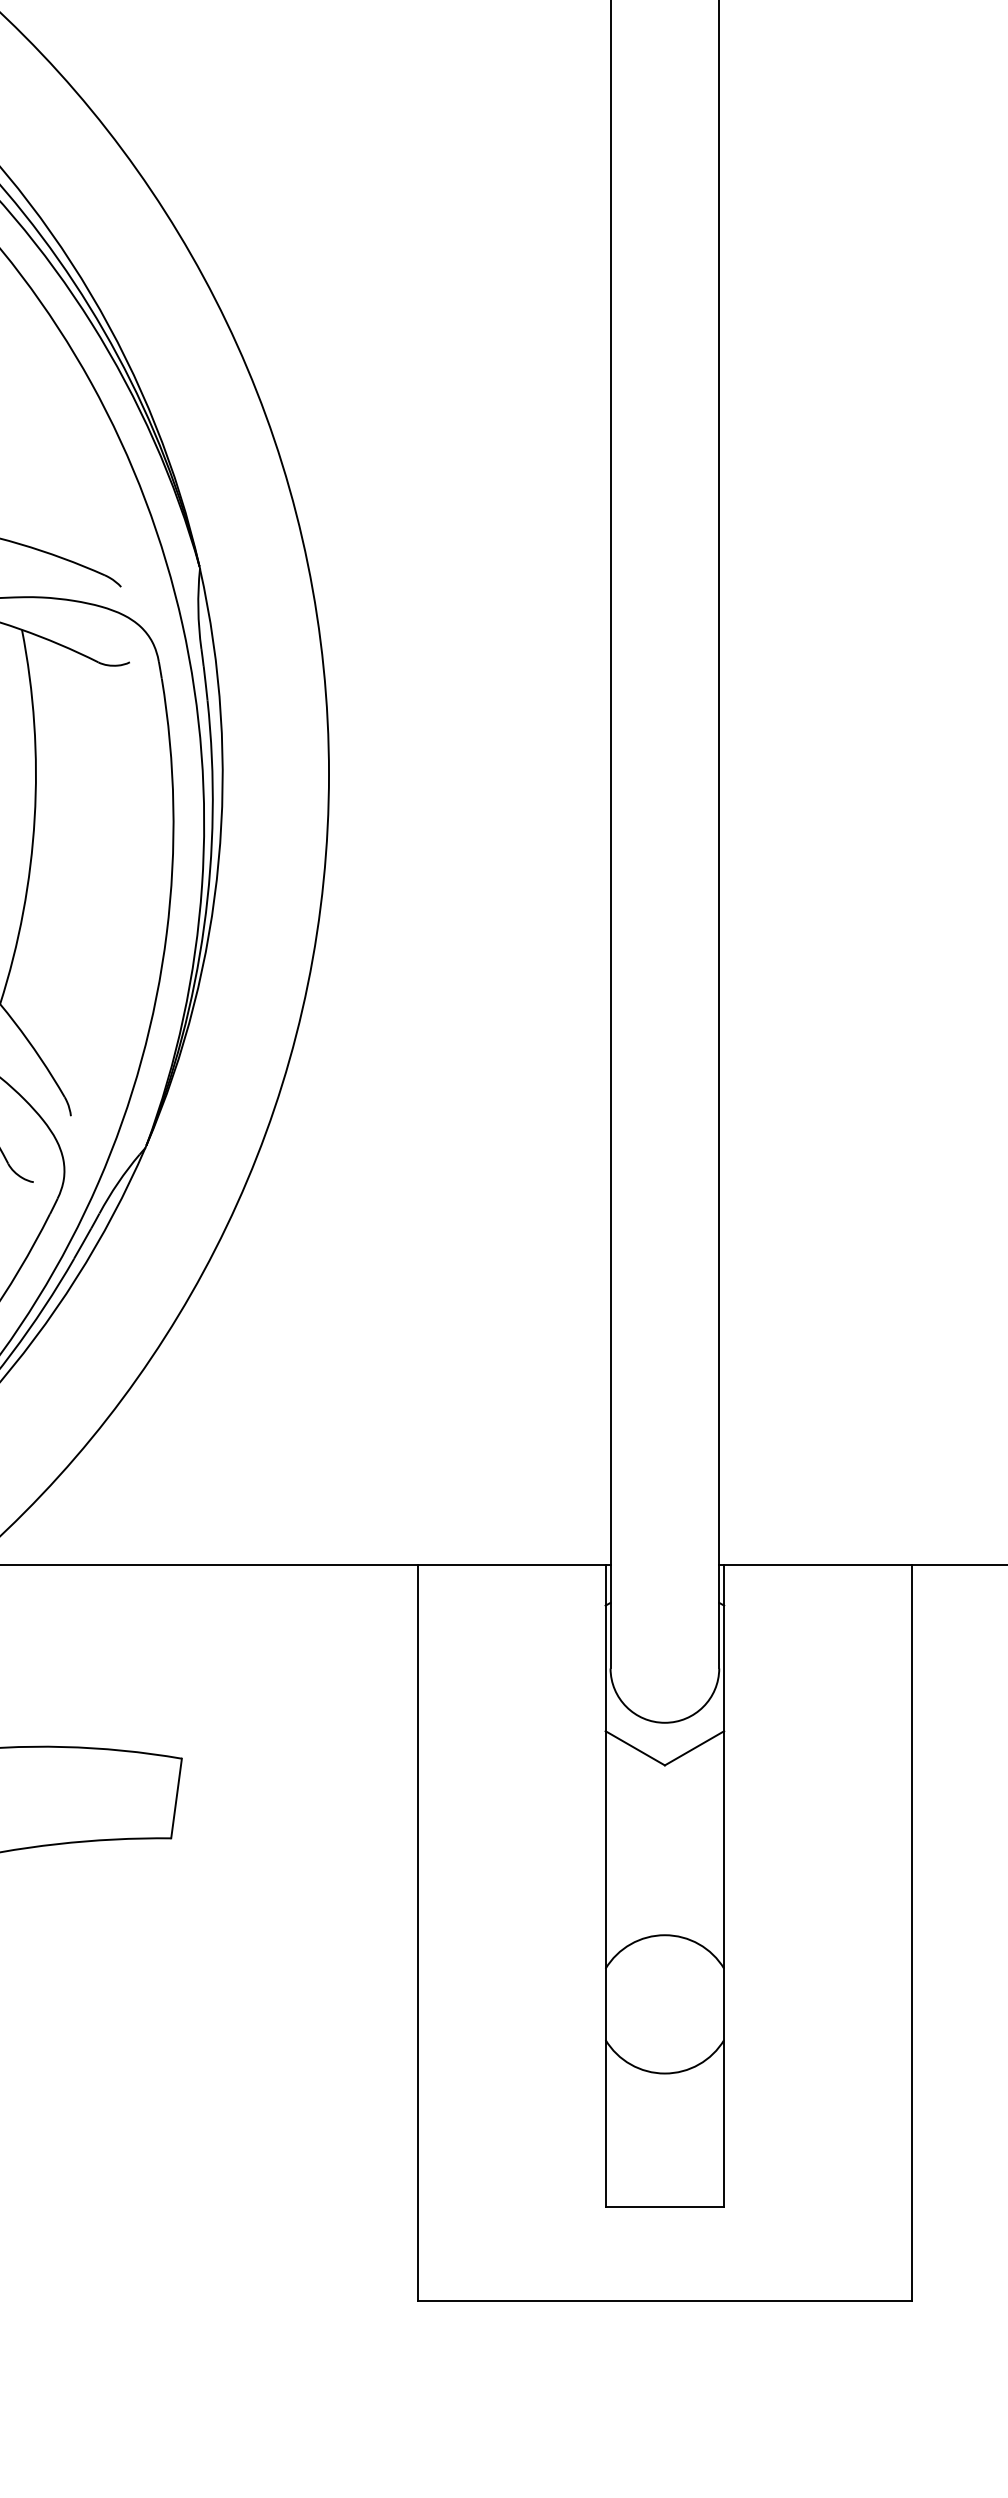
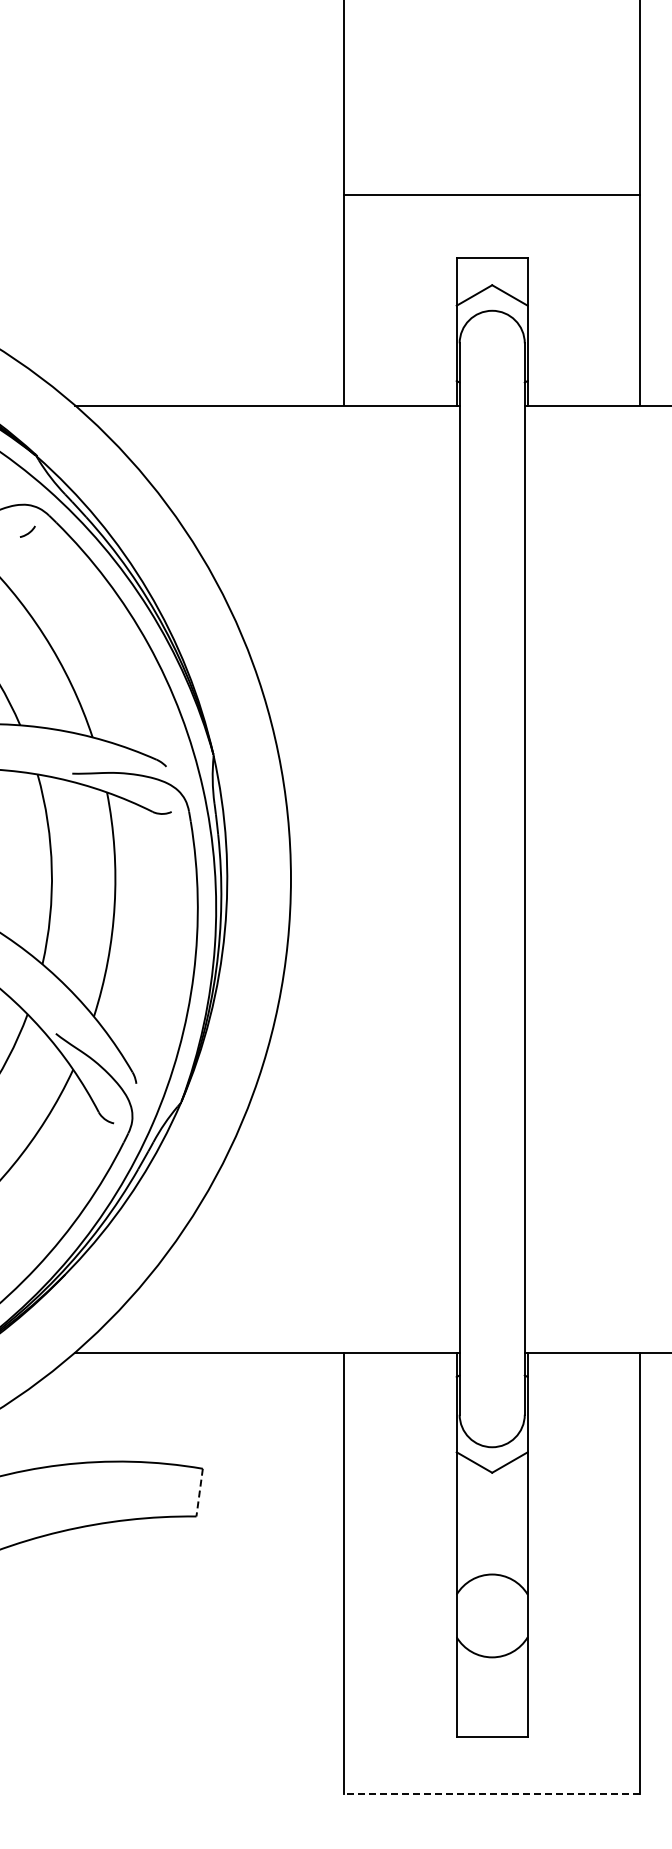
line: (176, 1799) -> (199, 1493), solid -> dashed
line: (665, 2300) -> (492, 1793), solid -> dashed

